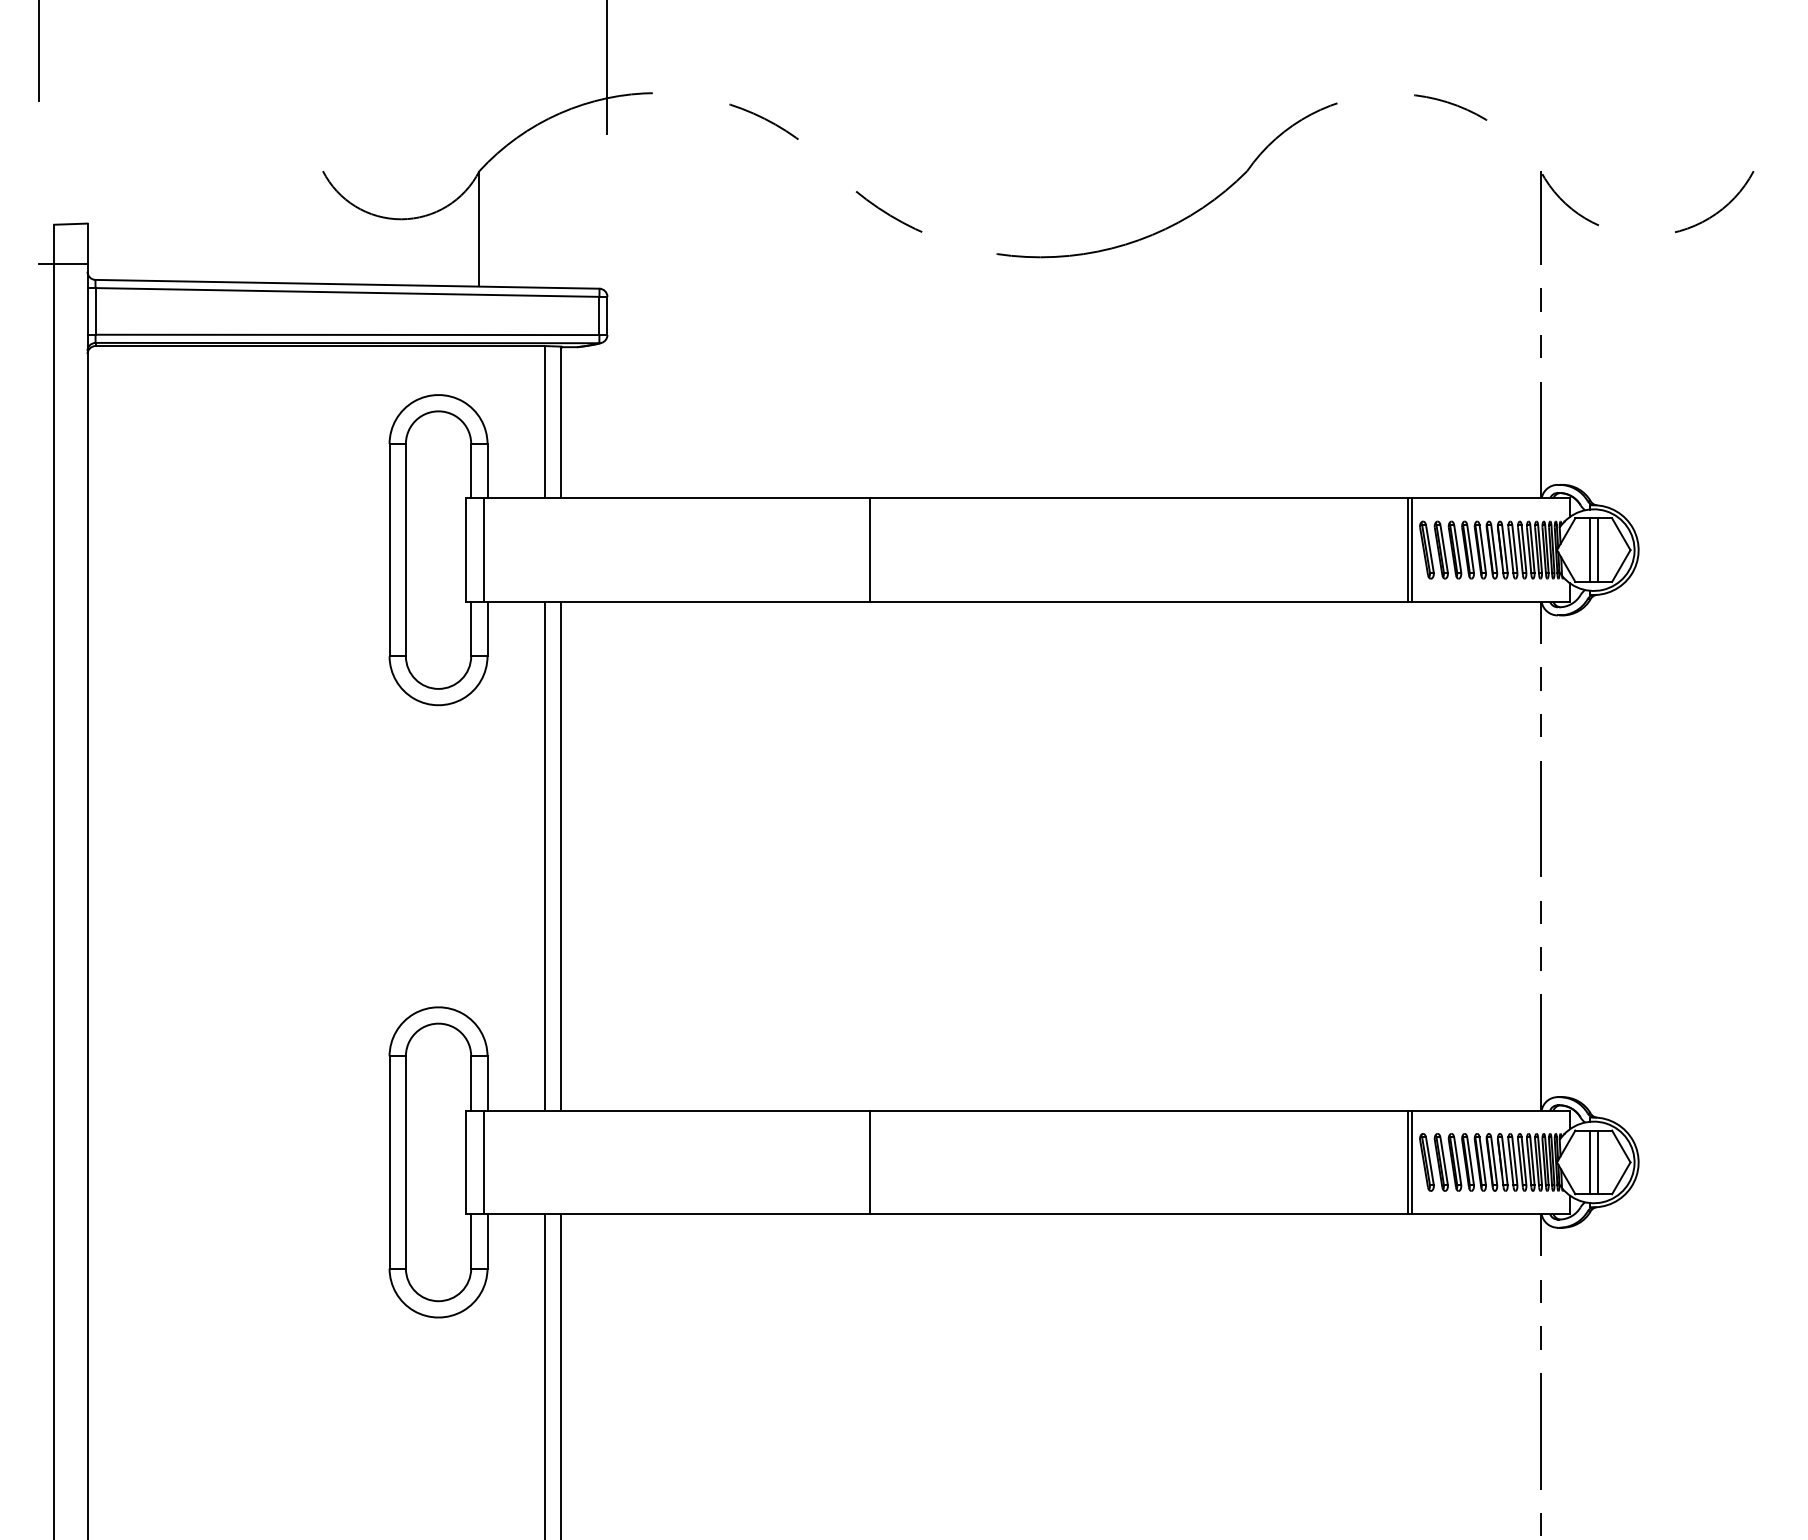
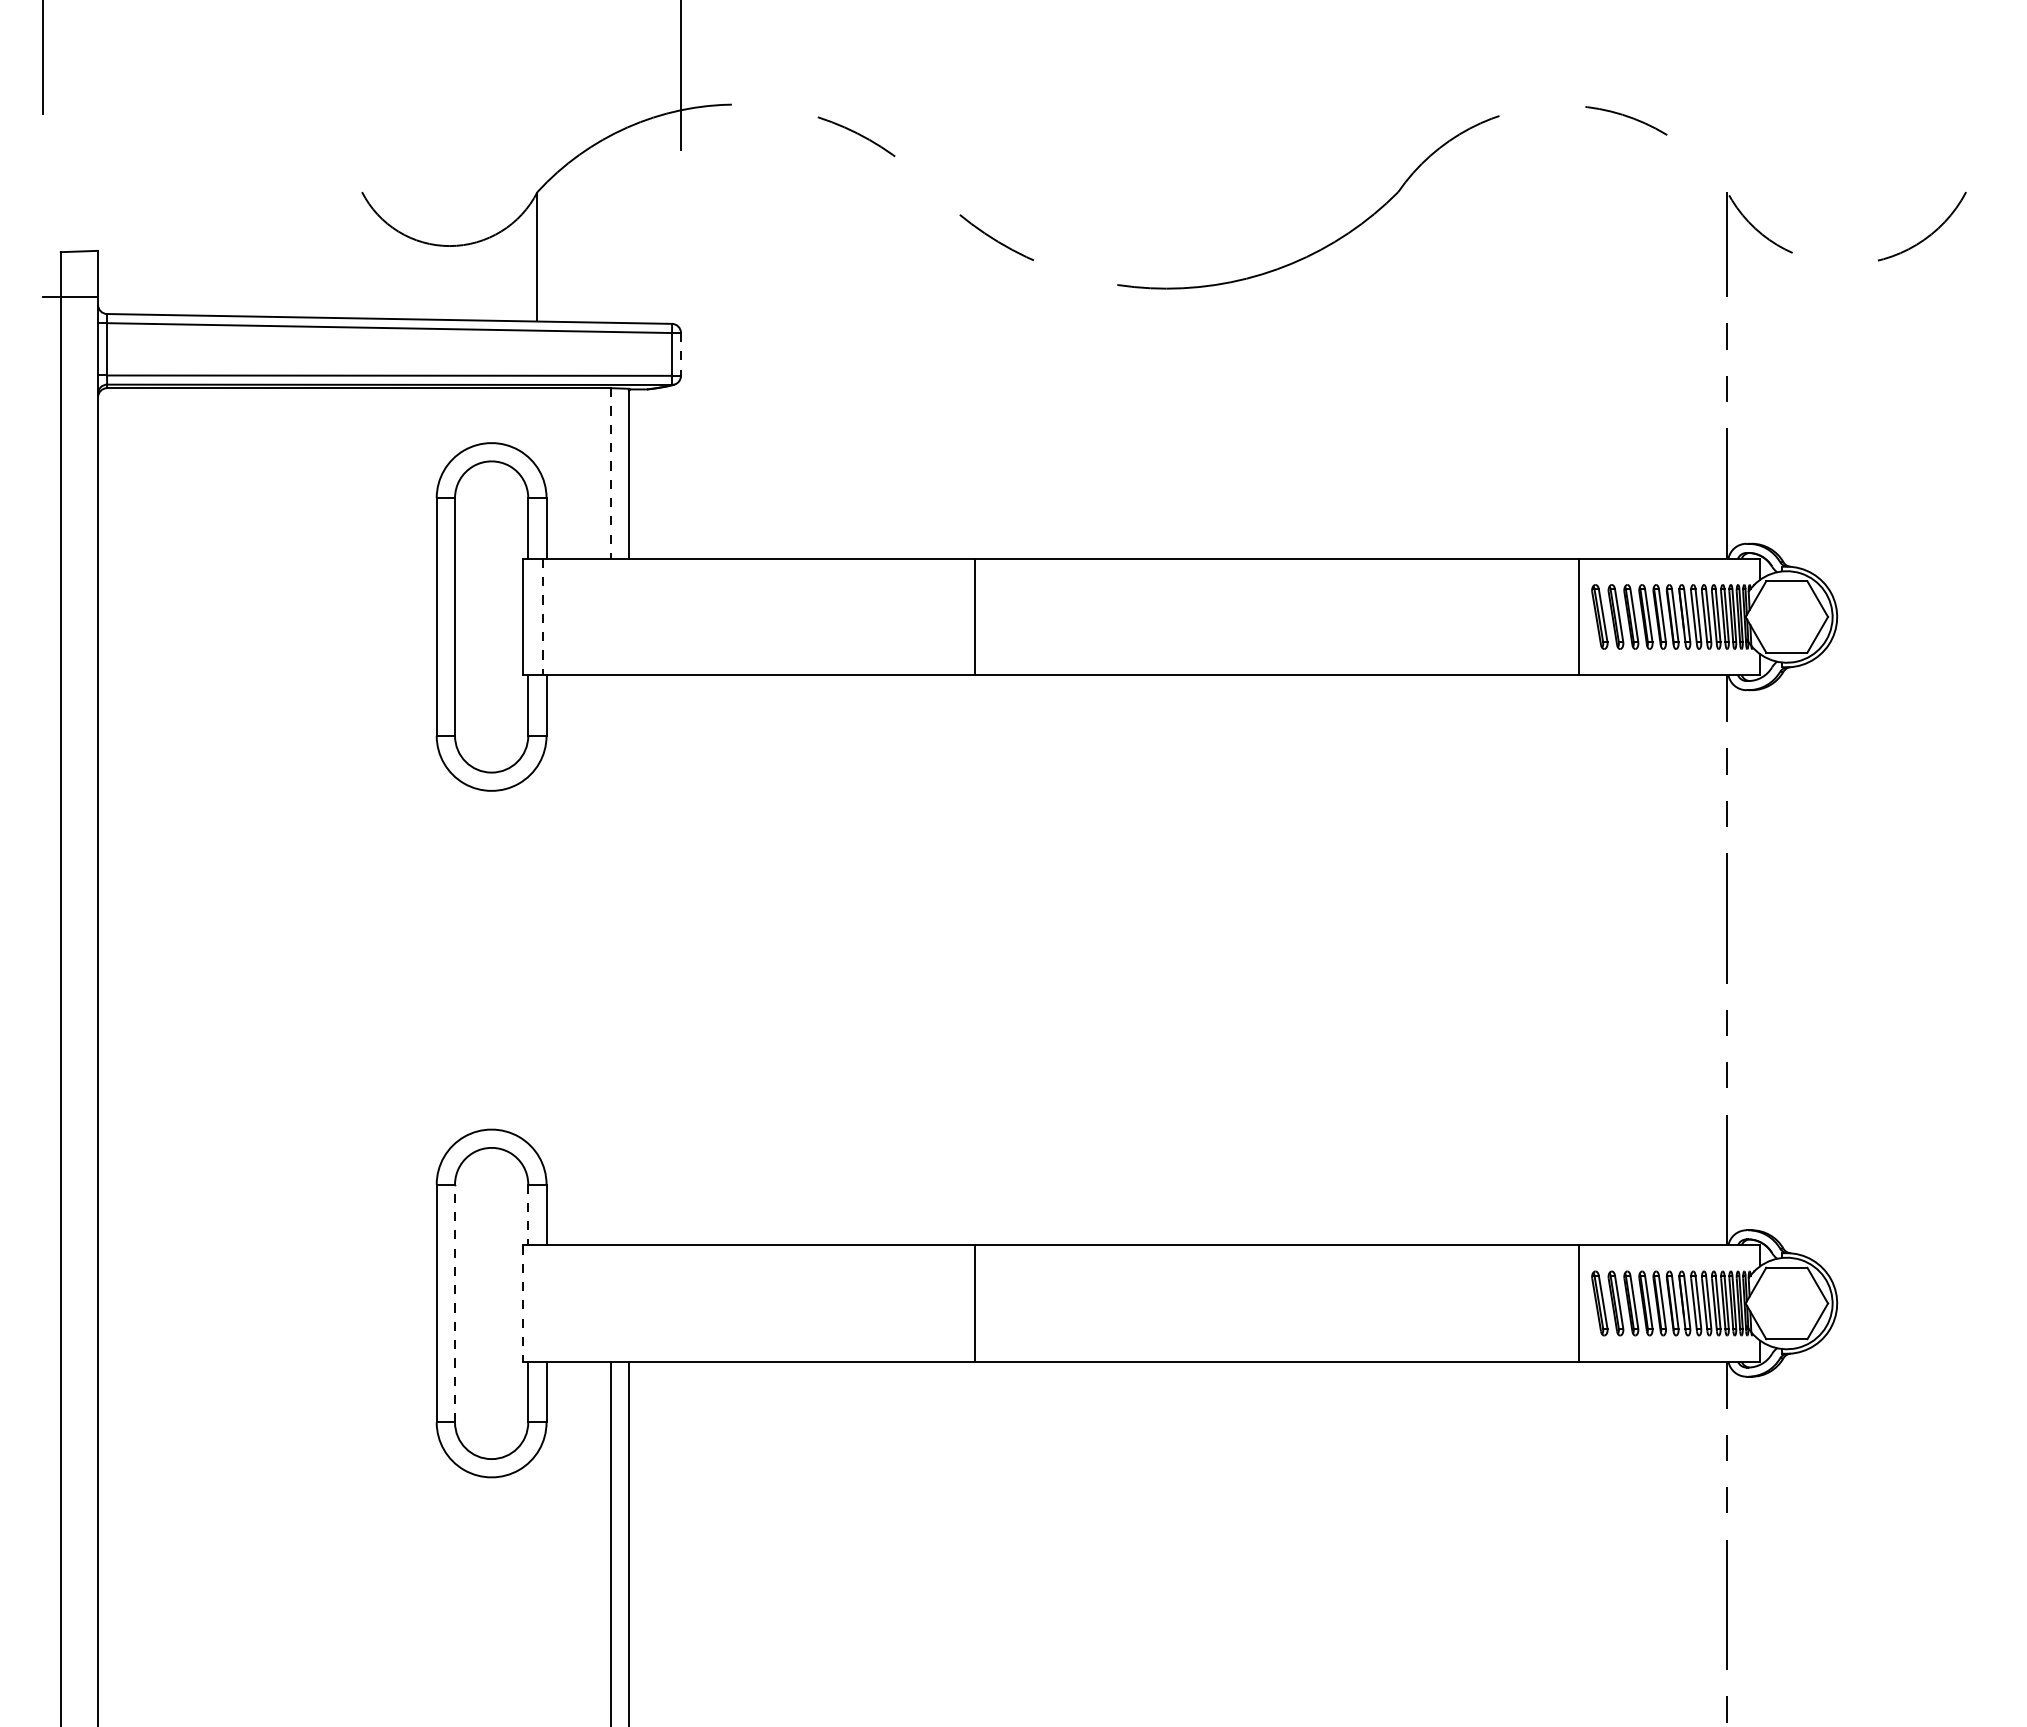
line: (607, 316) -> (681, 354), solid -> dashed
line: (544, 423) -> (610, 474), solid -> dashed
line: (1412, 549) -> (1583, 616), removed
line: (1589, 549) -> (1782, 616), removed
line: (1597, 549) -> (1791, 616), removed
line: (483, 550) -> (542, 617), solid -> dashed
line: (544, 856) -> (610, 960), removed
line: (560, 856) -> (628, 960), removed
line: (471, 1083) -> (528, 1215), solid -> dashed
line: (406, 1162) -> (455, 1303), solid -> dashed
line: (466, 1162) -> (522, 1303), solid -> dashed
line: (483, 1162) -> (542, 1303), removed
line: (1412, 1162) -> (1583, 1303), removed
line: (1589, 1162) -> (1782, 1303), removed
line: (1597, 1162) -> (1791, 1303), removed

